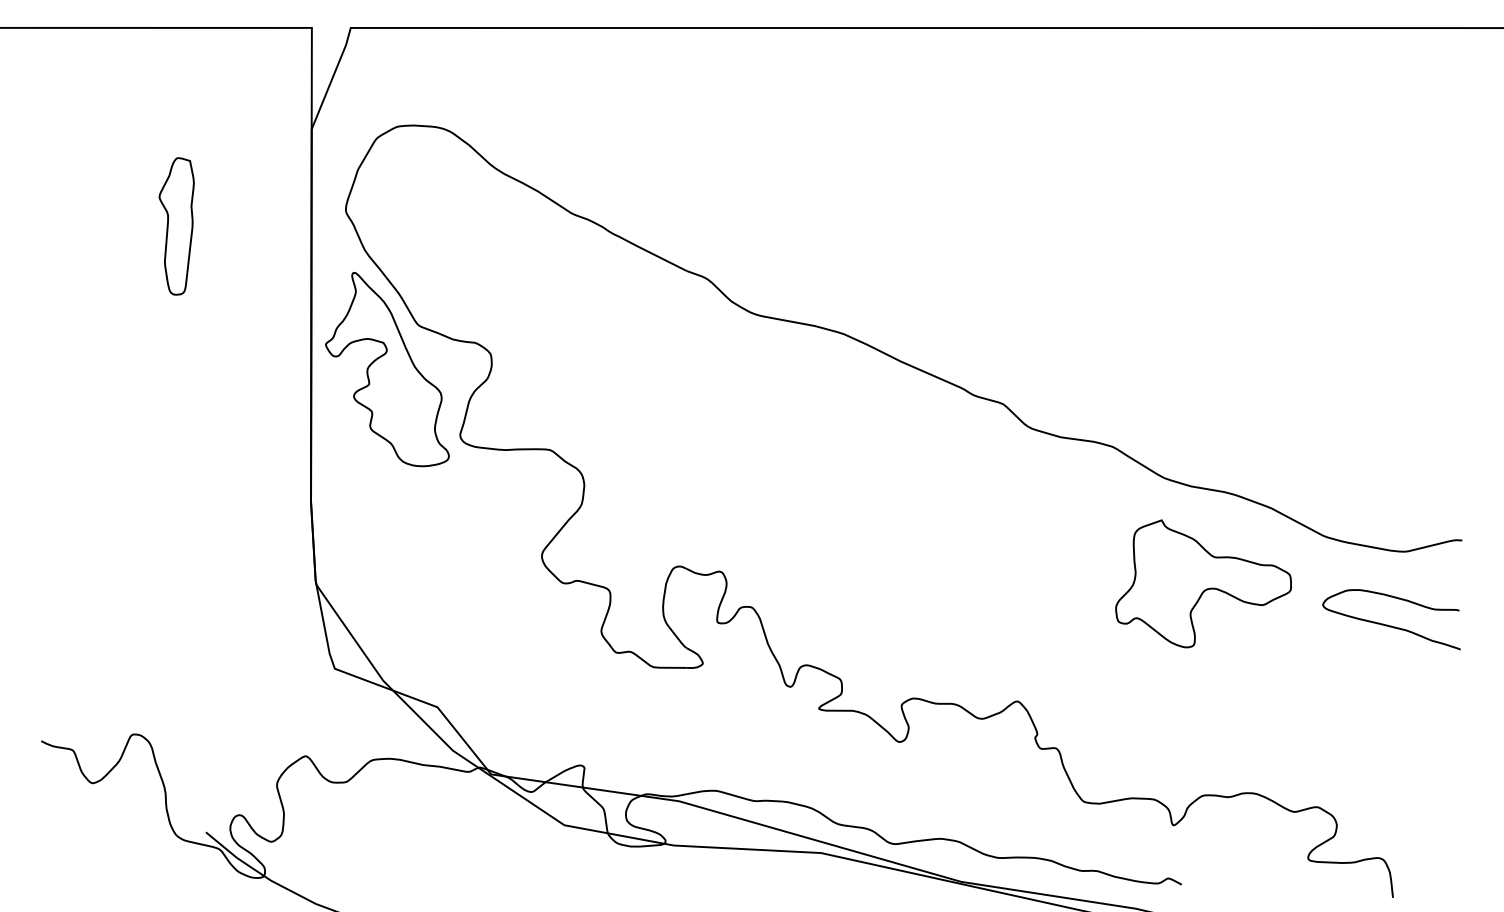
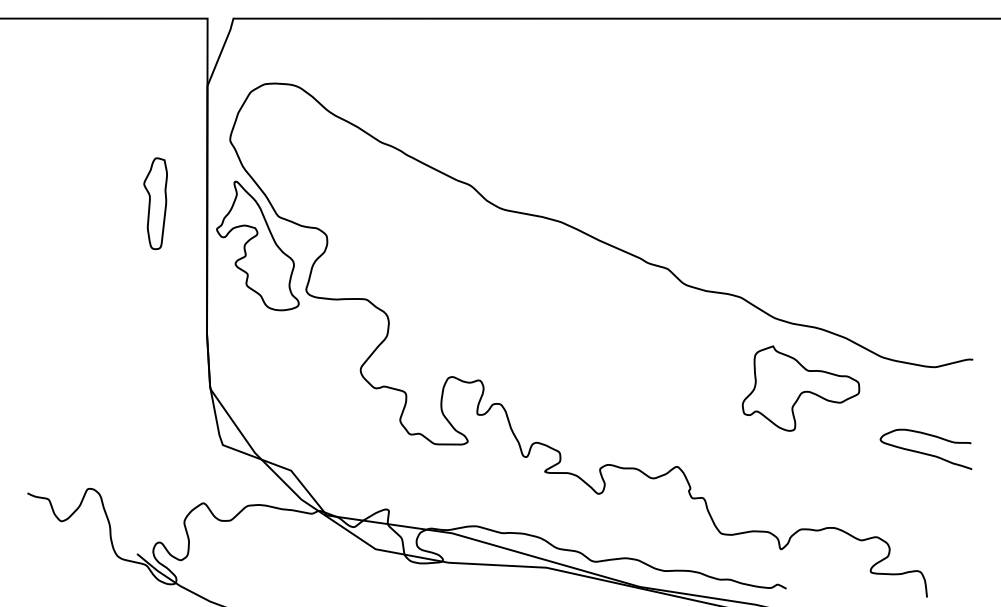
part: (176, 226) -> (155, 203), moved
curve: (1389, 624) -> (924, 452), moved

